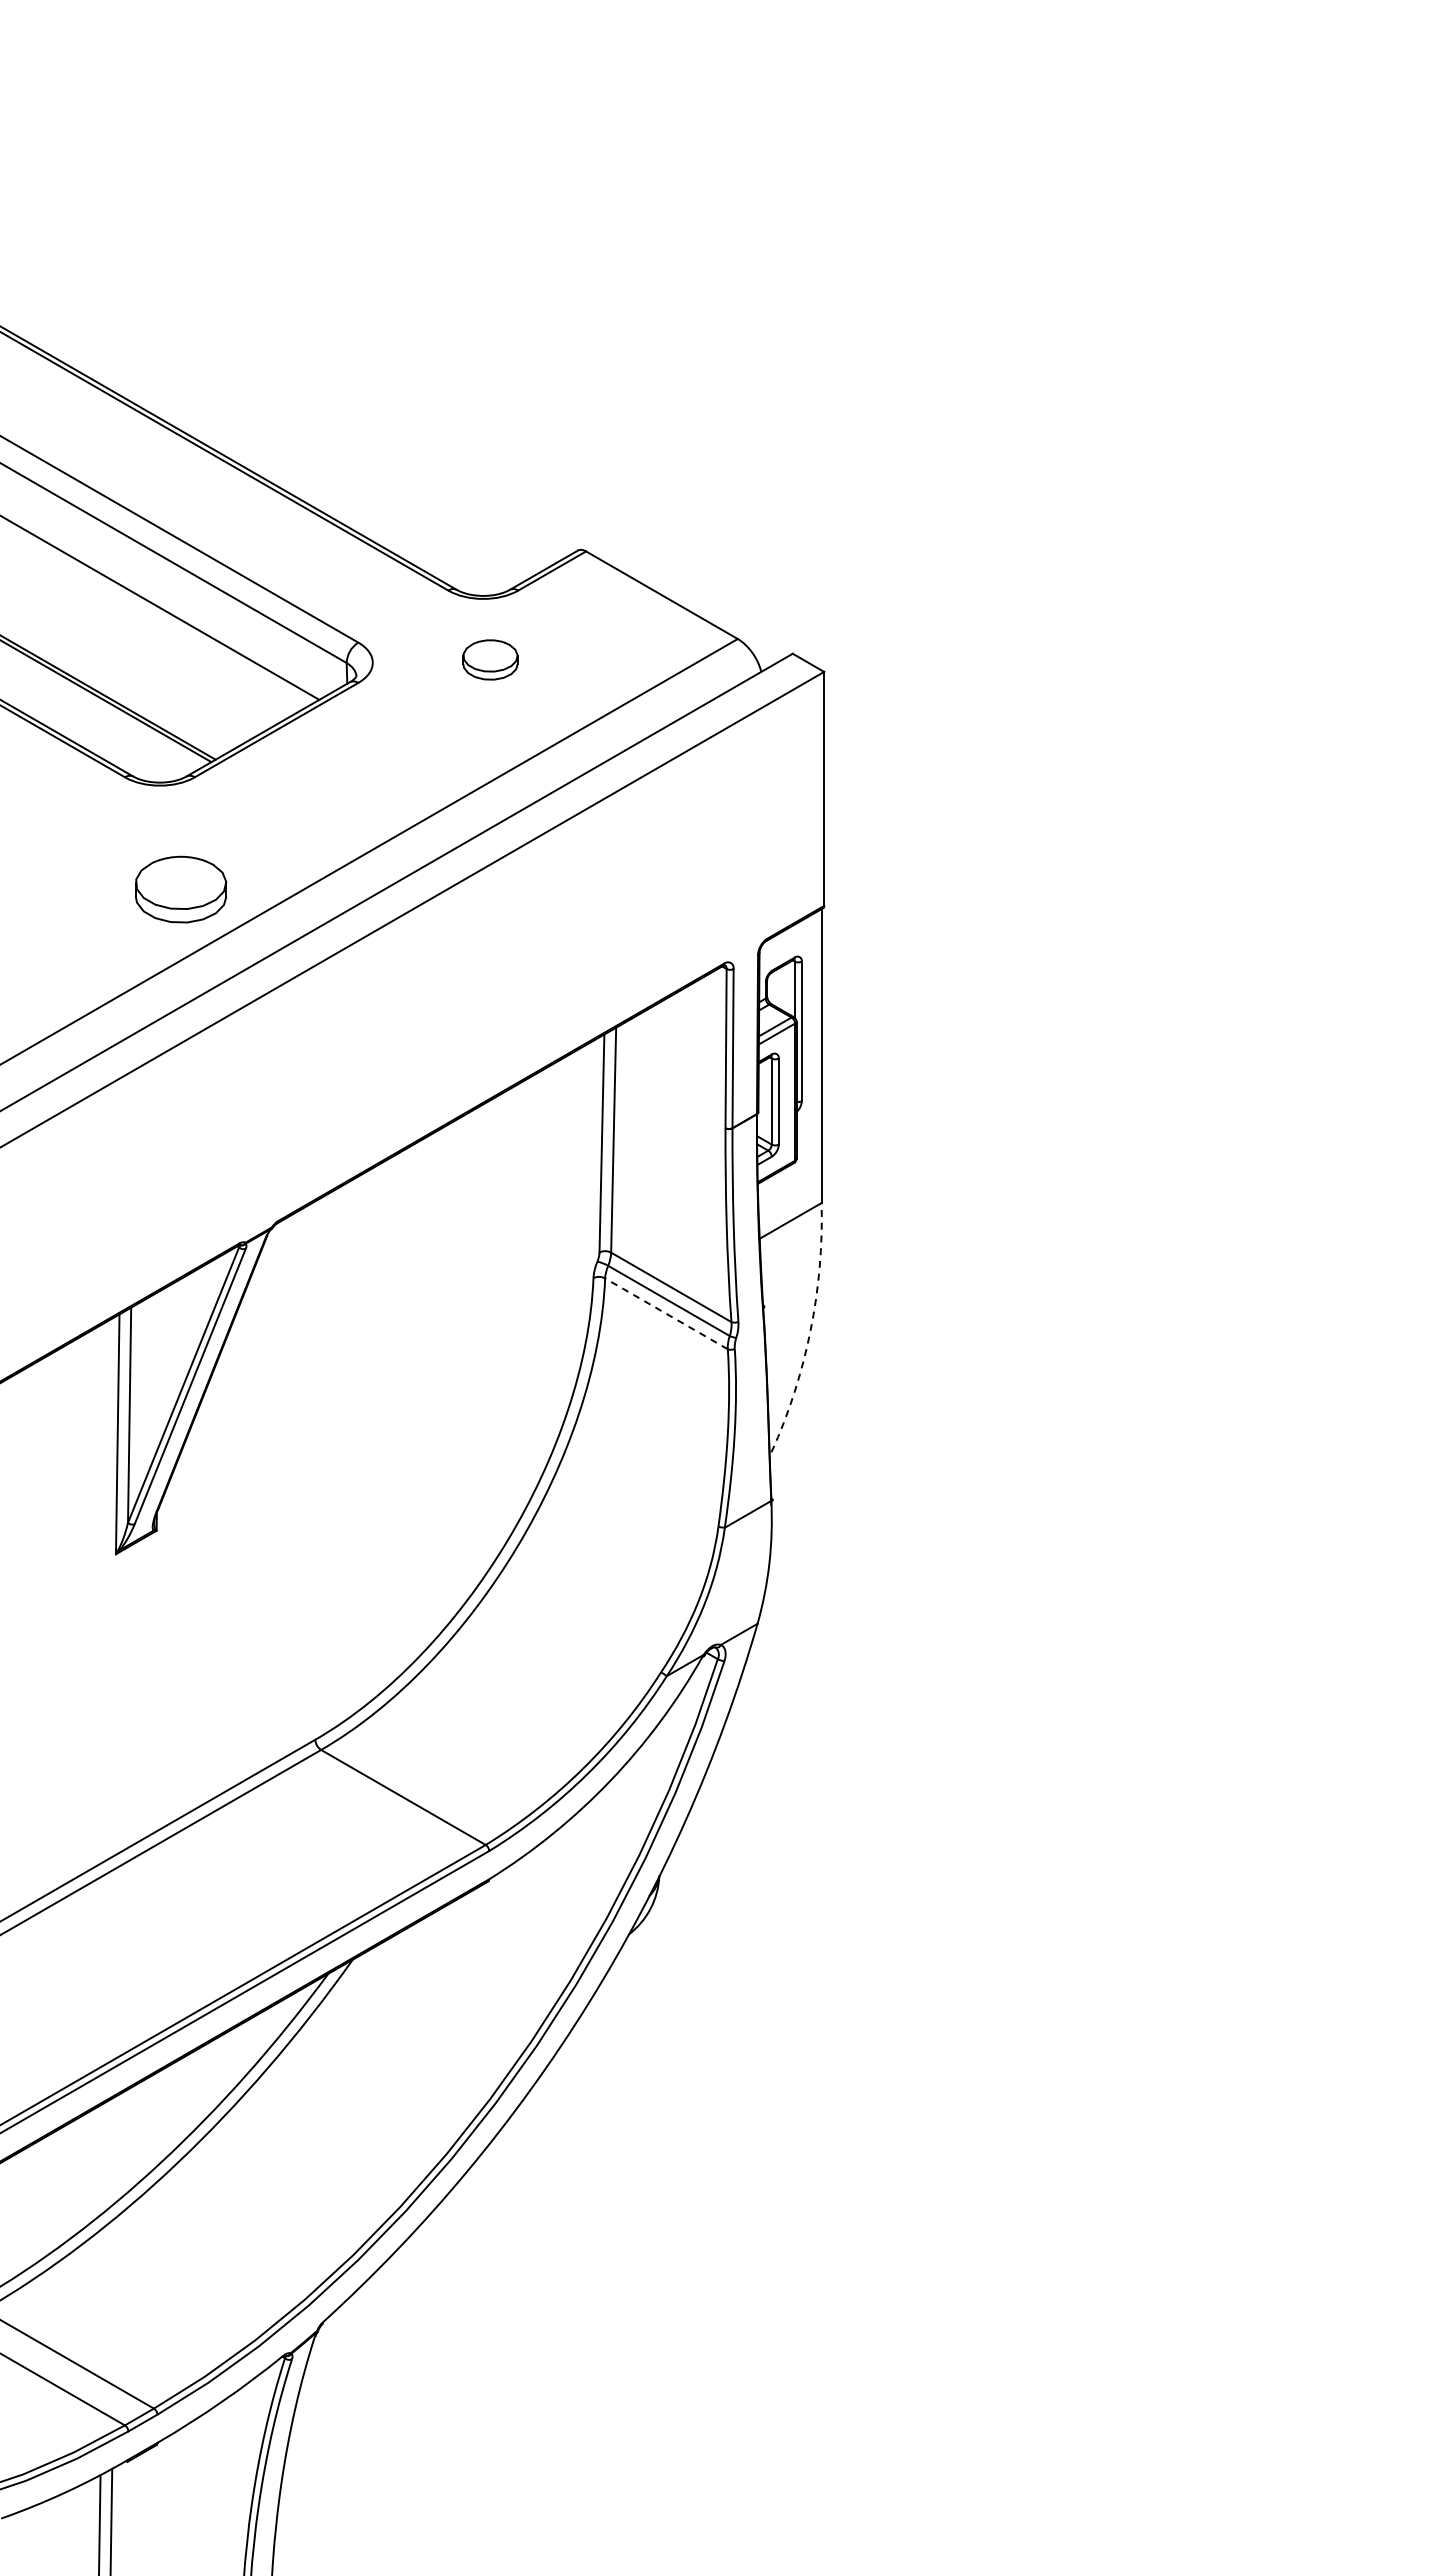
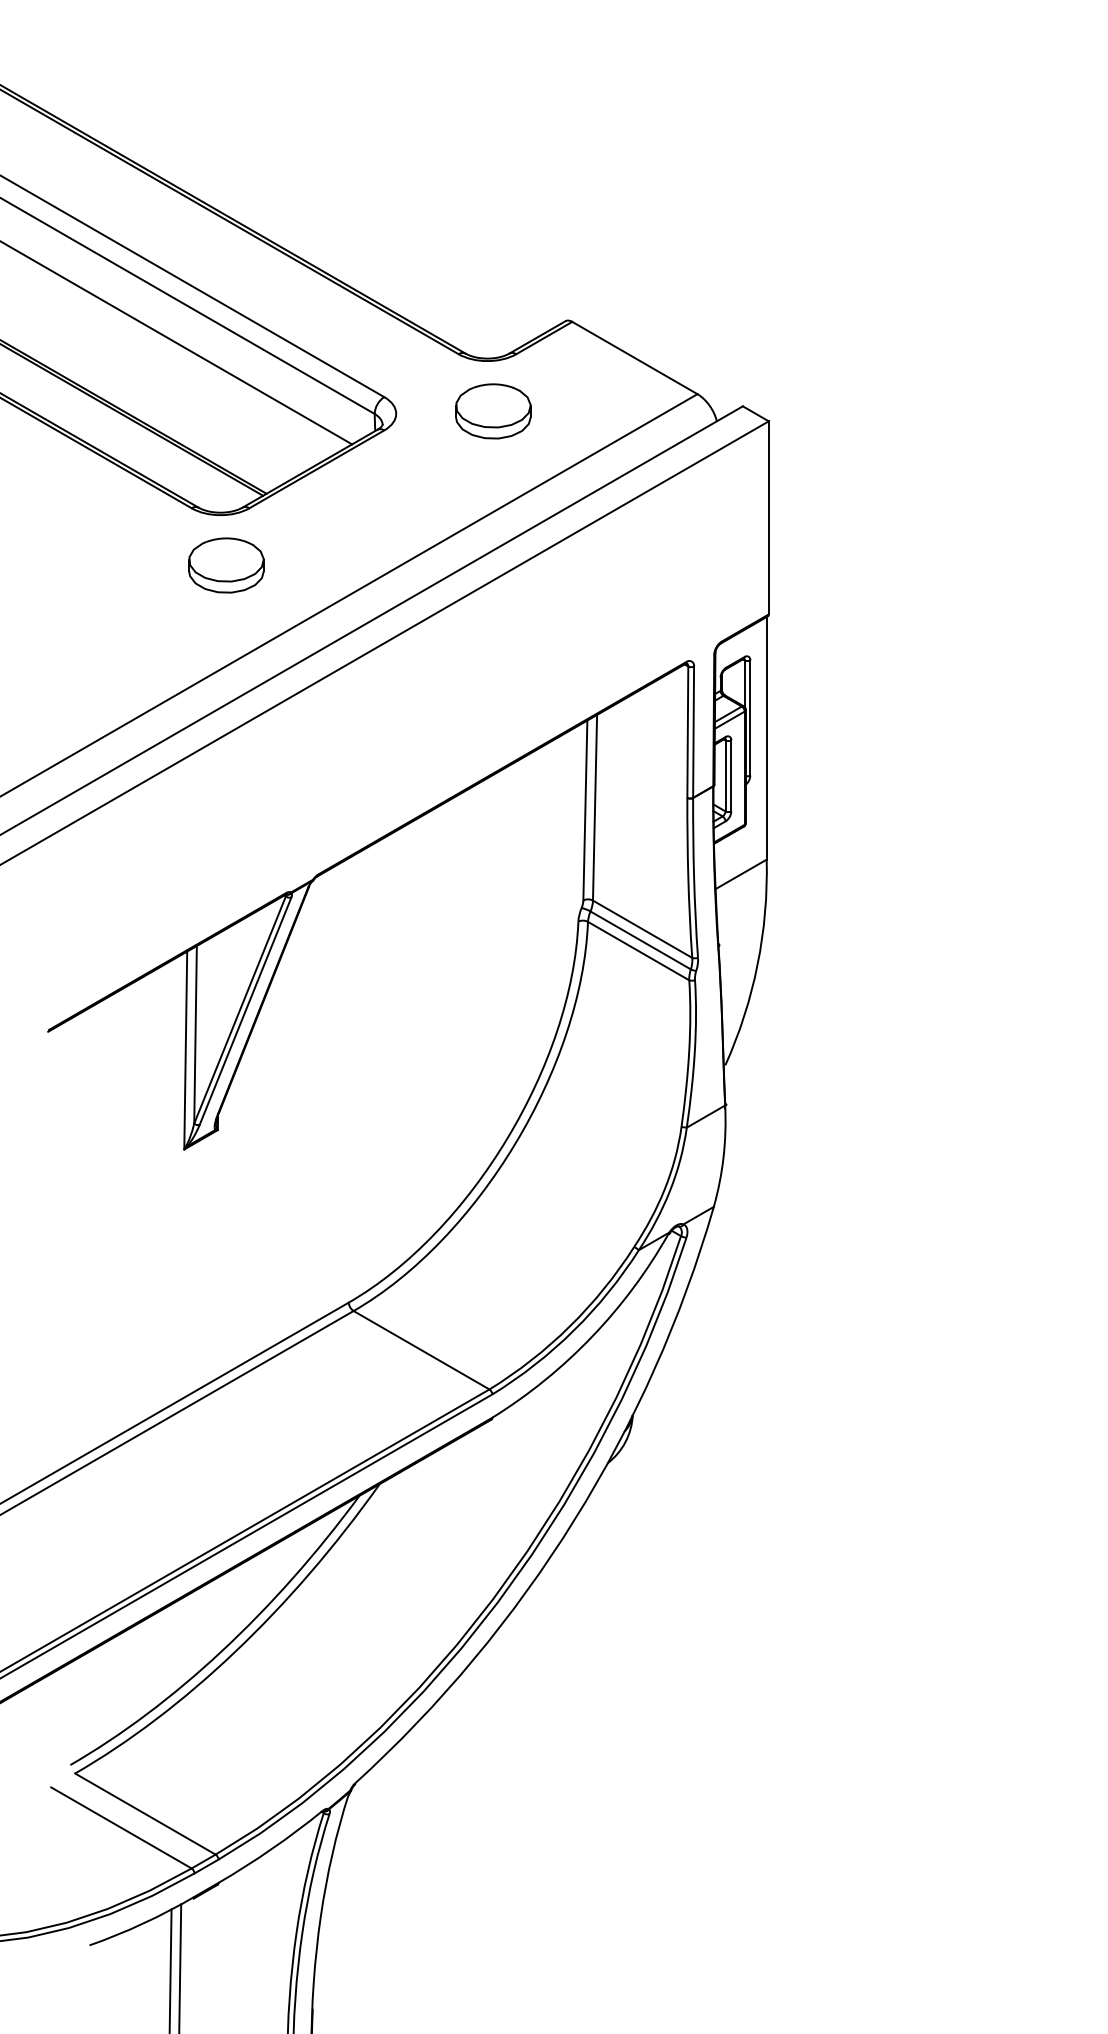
part: (490, 659) -> (493, 411), size x1.67
part: (181, 889) -> (226, 565), moved
line: (666, 1313) -> (638, 950), dashed -> solid
arc: (810, 1330) -> (757, 964), dashed -> solid

